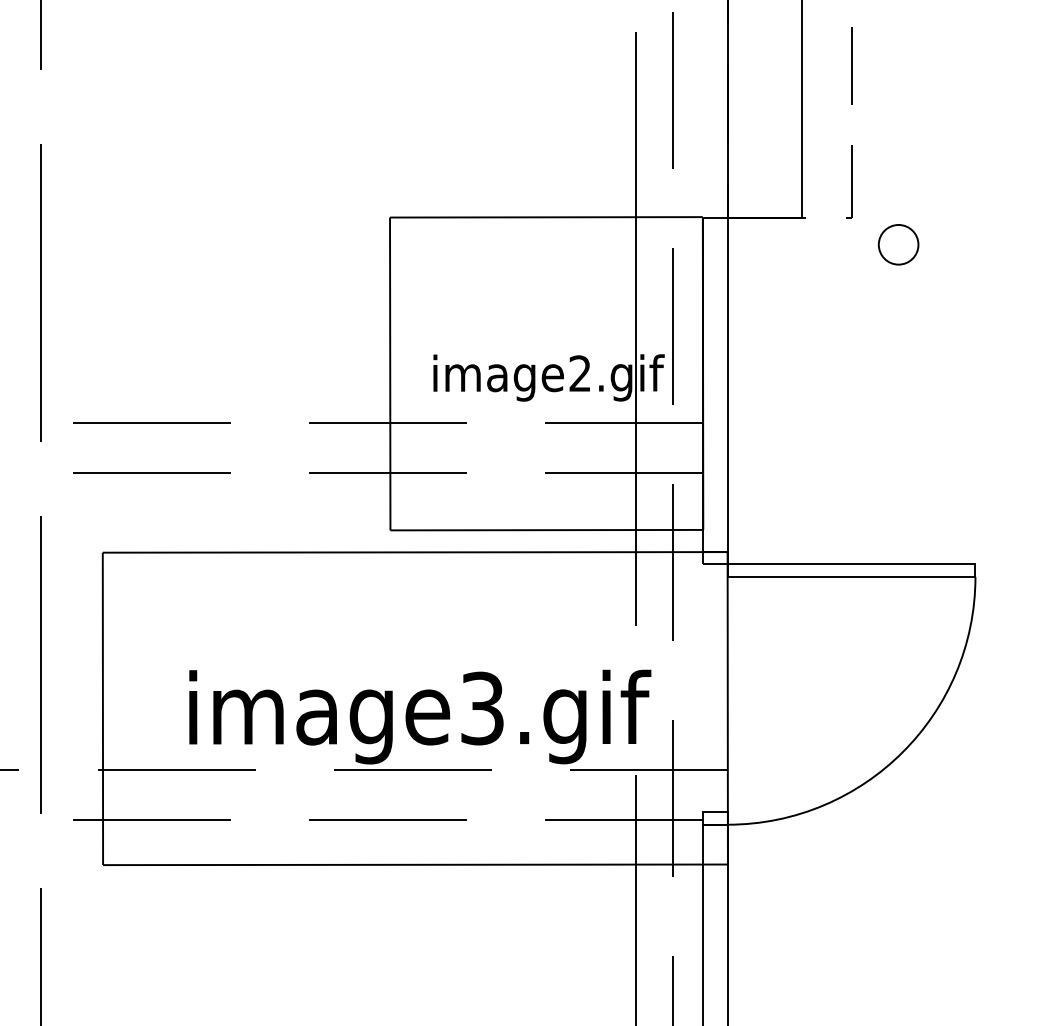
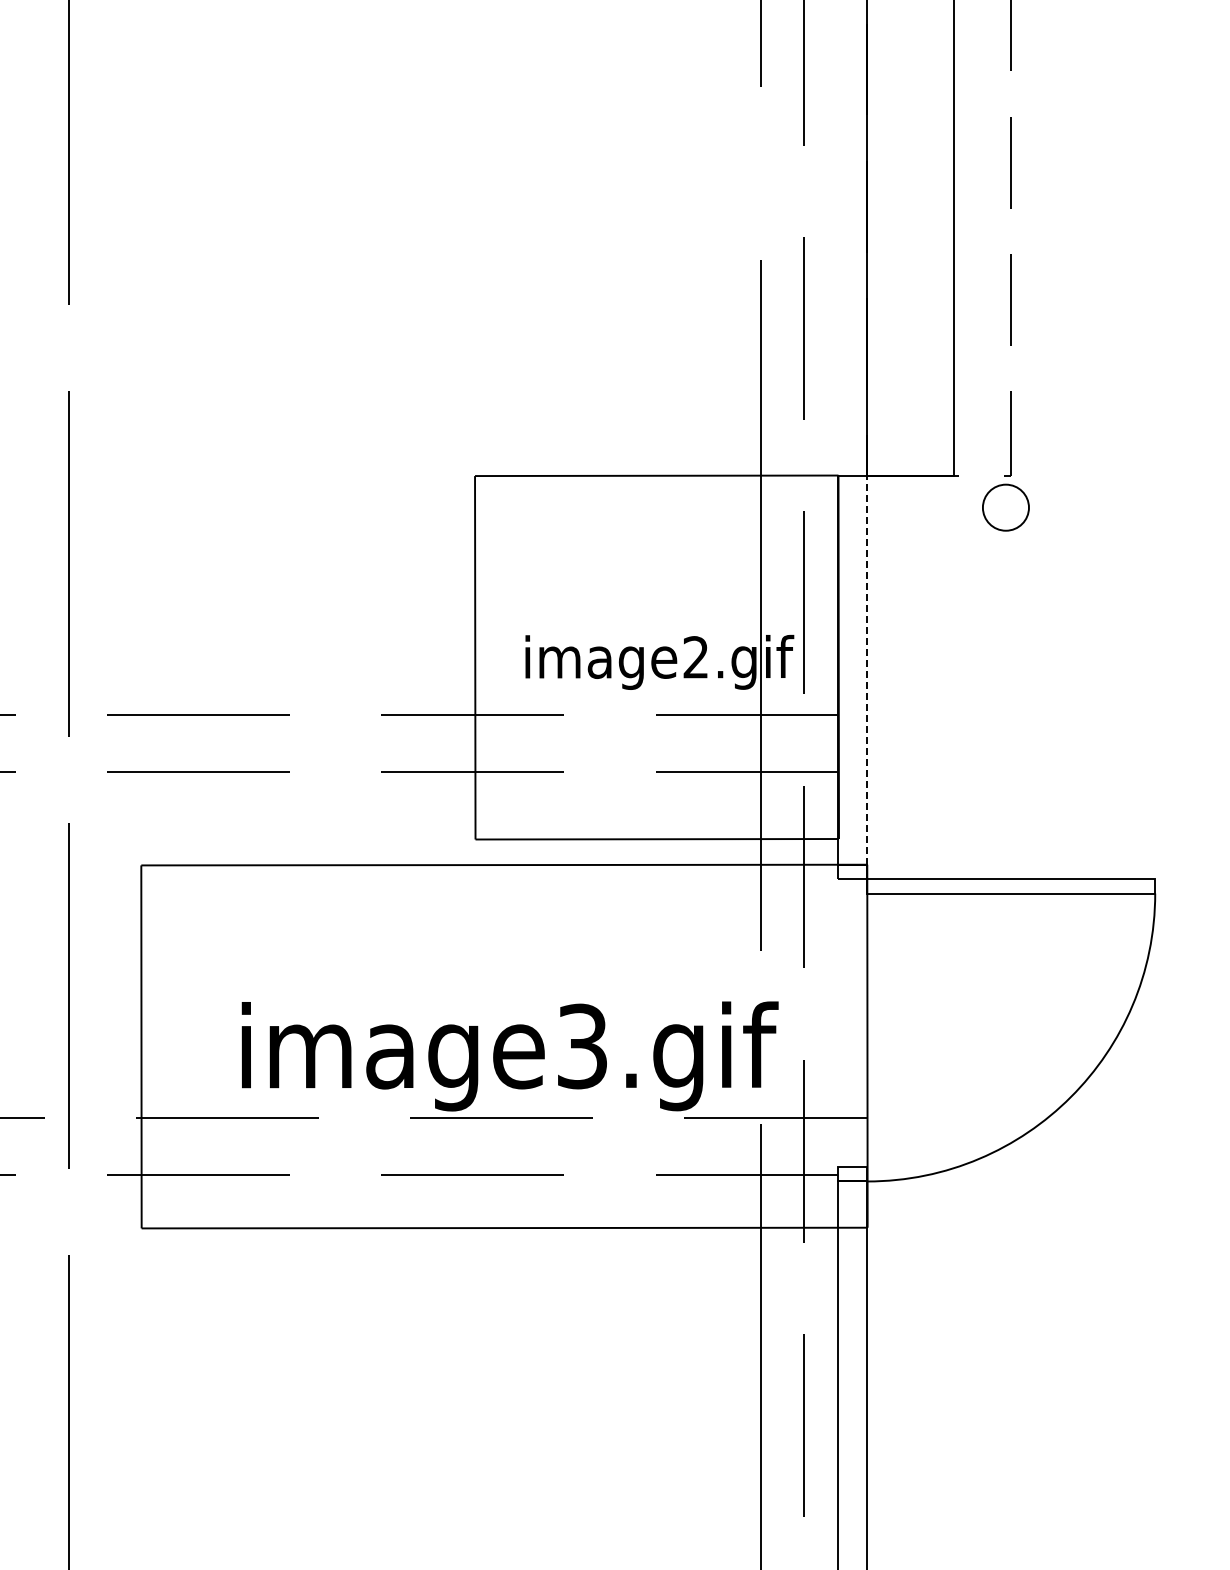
circle: (898, 244) -> (1005, 507), moved
line: (727, 384) -> (867, 669), solid -> dashed

